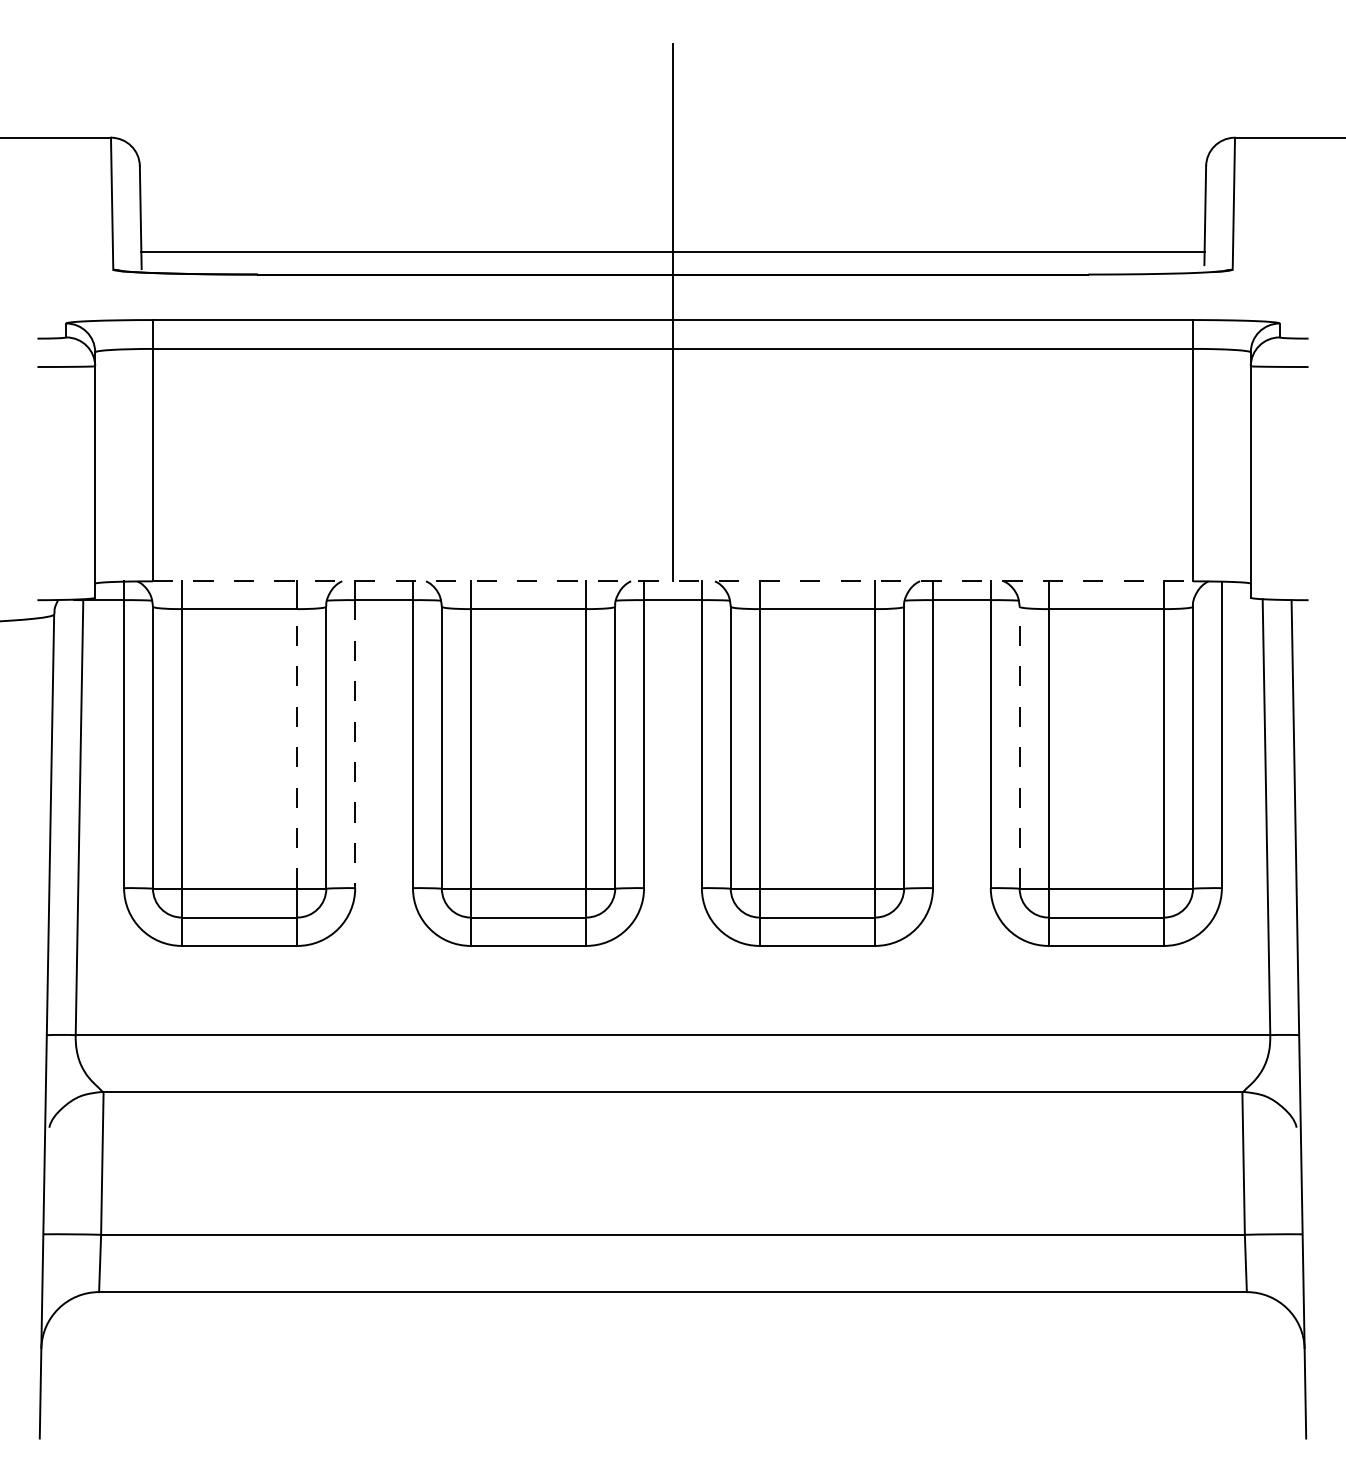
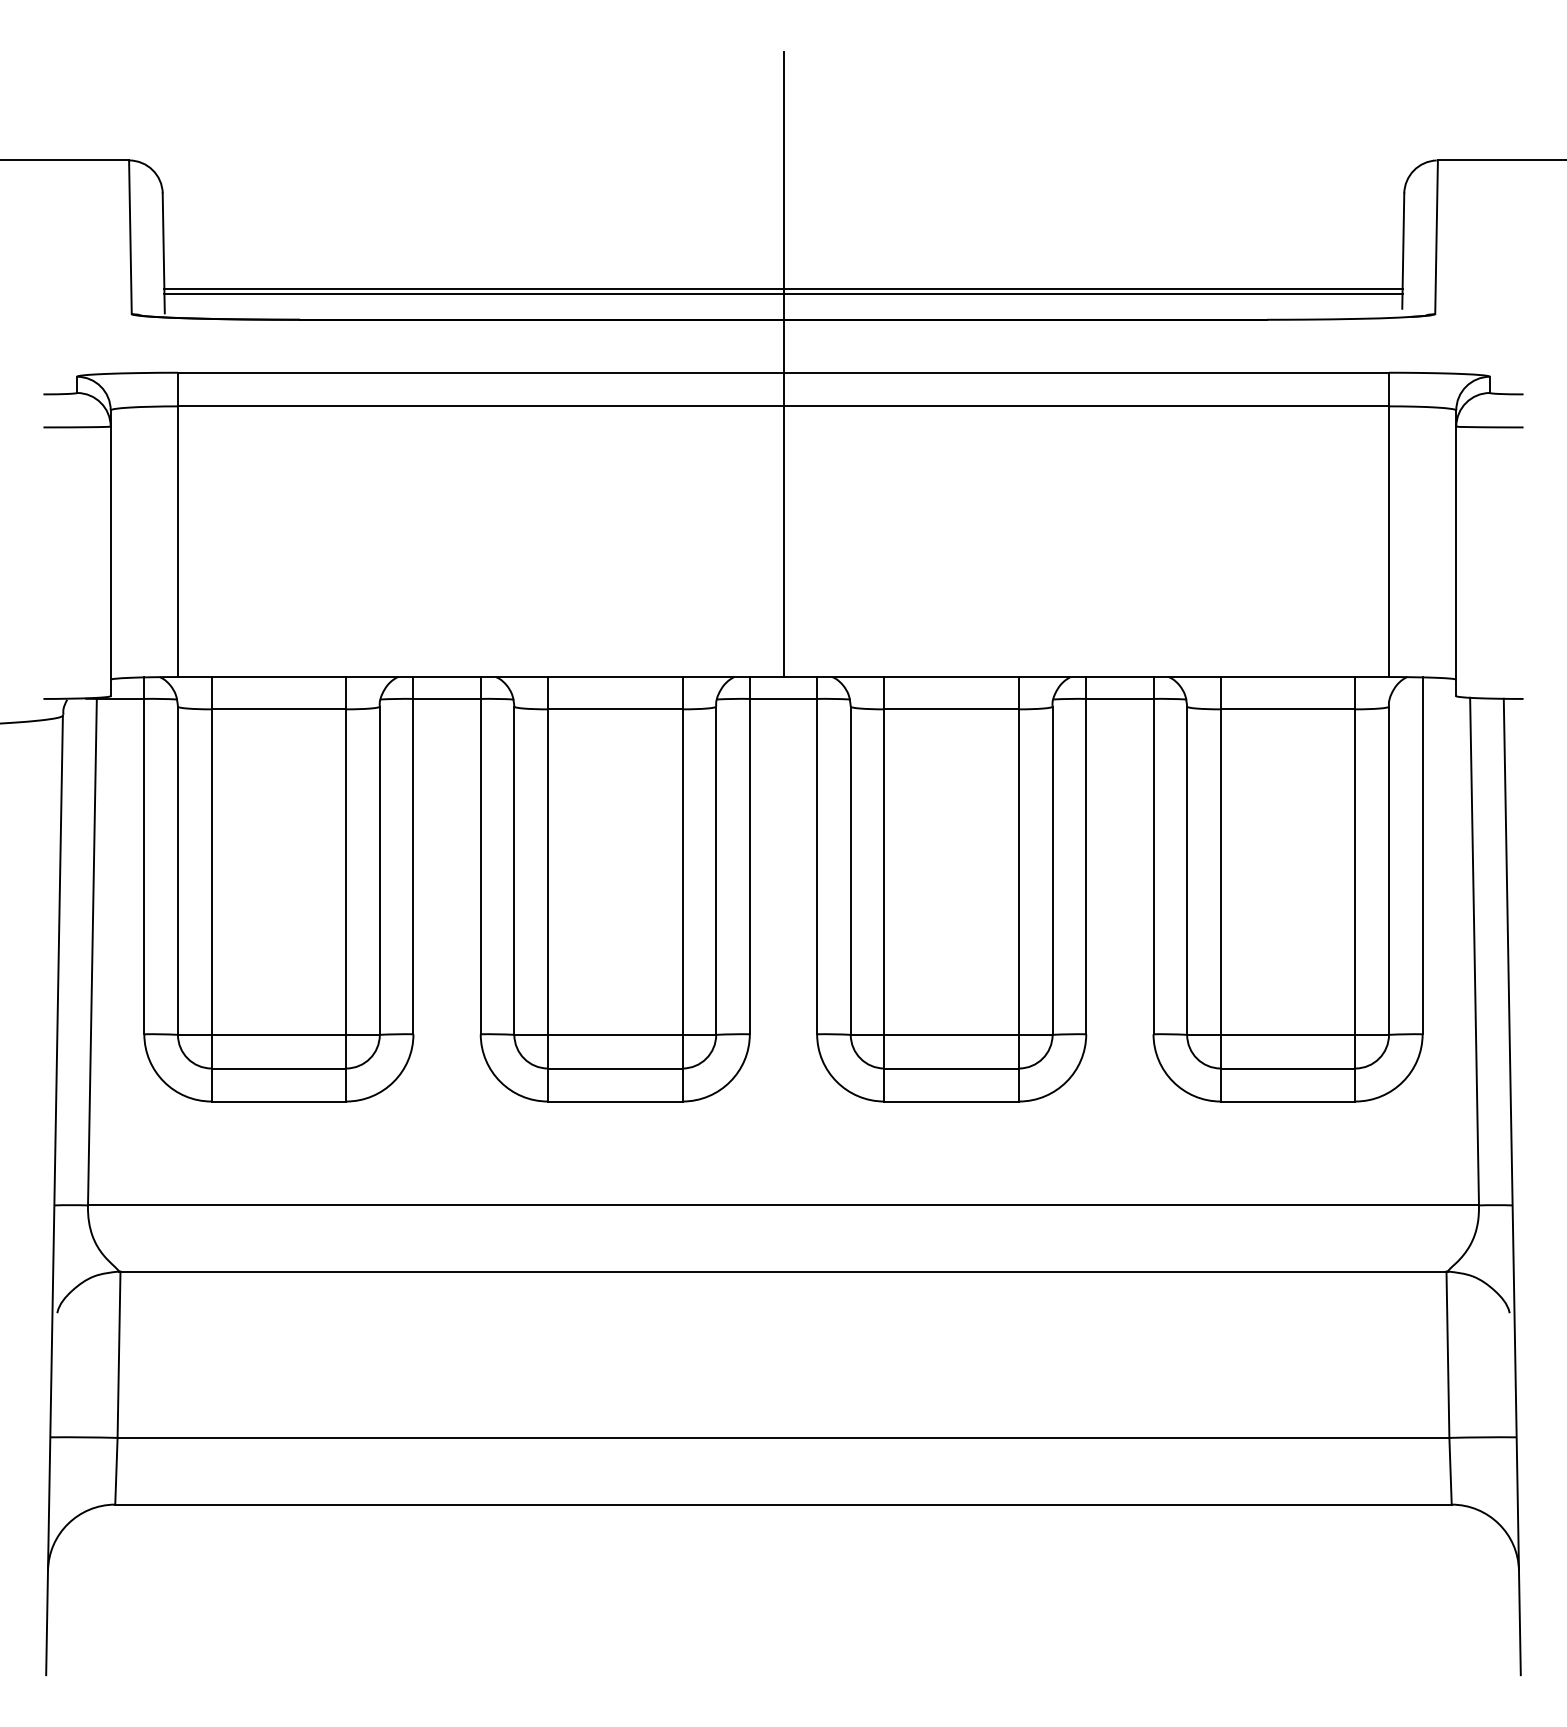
line: (673, 248) -> (783, 289), added
line: (673, 581) -> (783, 677), dashed -> solid
line: (355, 744) -> (413, 866), dashed -> solid
line: (1019, 747) -> (1187, 870), dashed -> solid
line: (297, 749) -> (346, 872), dashed -> solid

